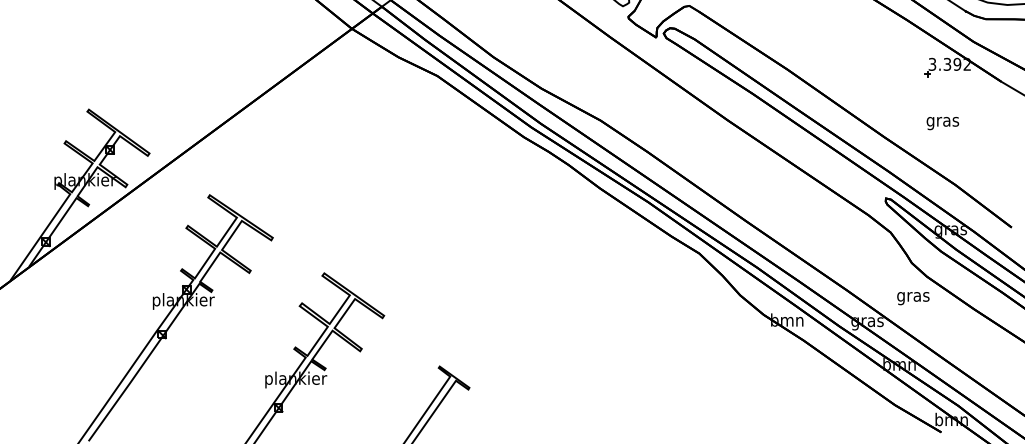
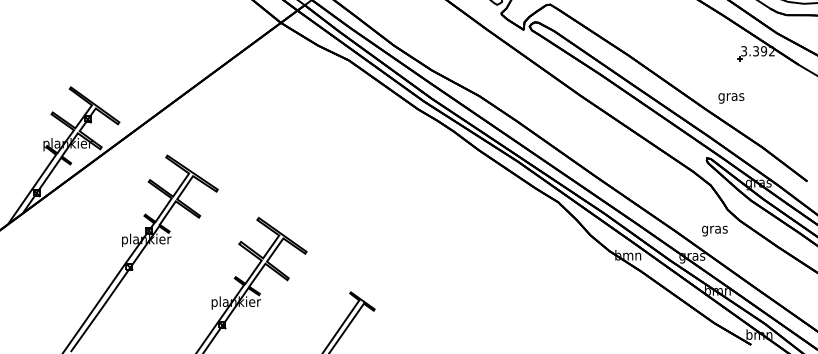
text: (942, 123) -> (731, 98), moved
text: (912, 297) -> (714, 230), moved

